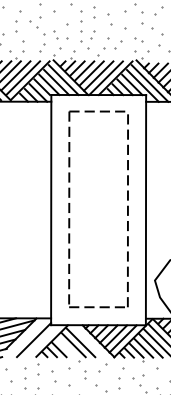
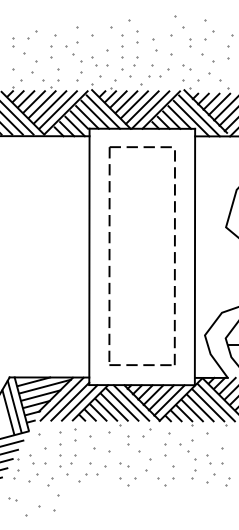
part: (141, 17) -> (190, 42), size x0.62
line: (26, 337) -> (61, 398), added
line: (42, 340) -> (79, 402), added
line: (89, 340) -> (131, 402), added
line: (66, 347) -> (106, 409), added

